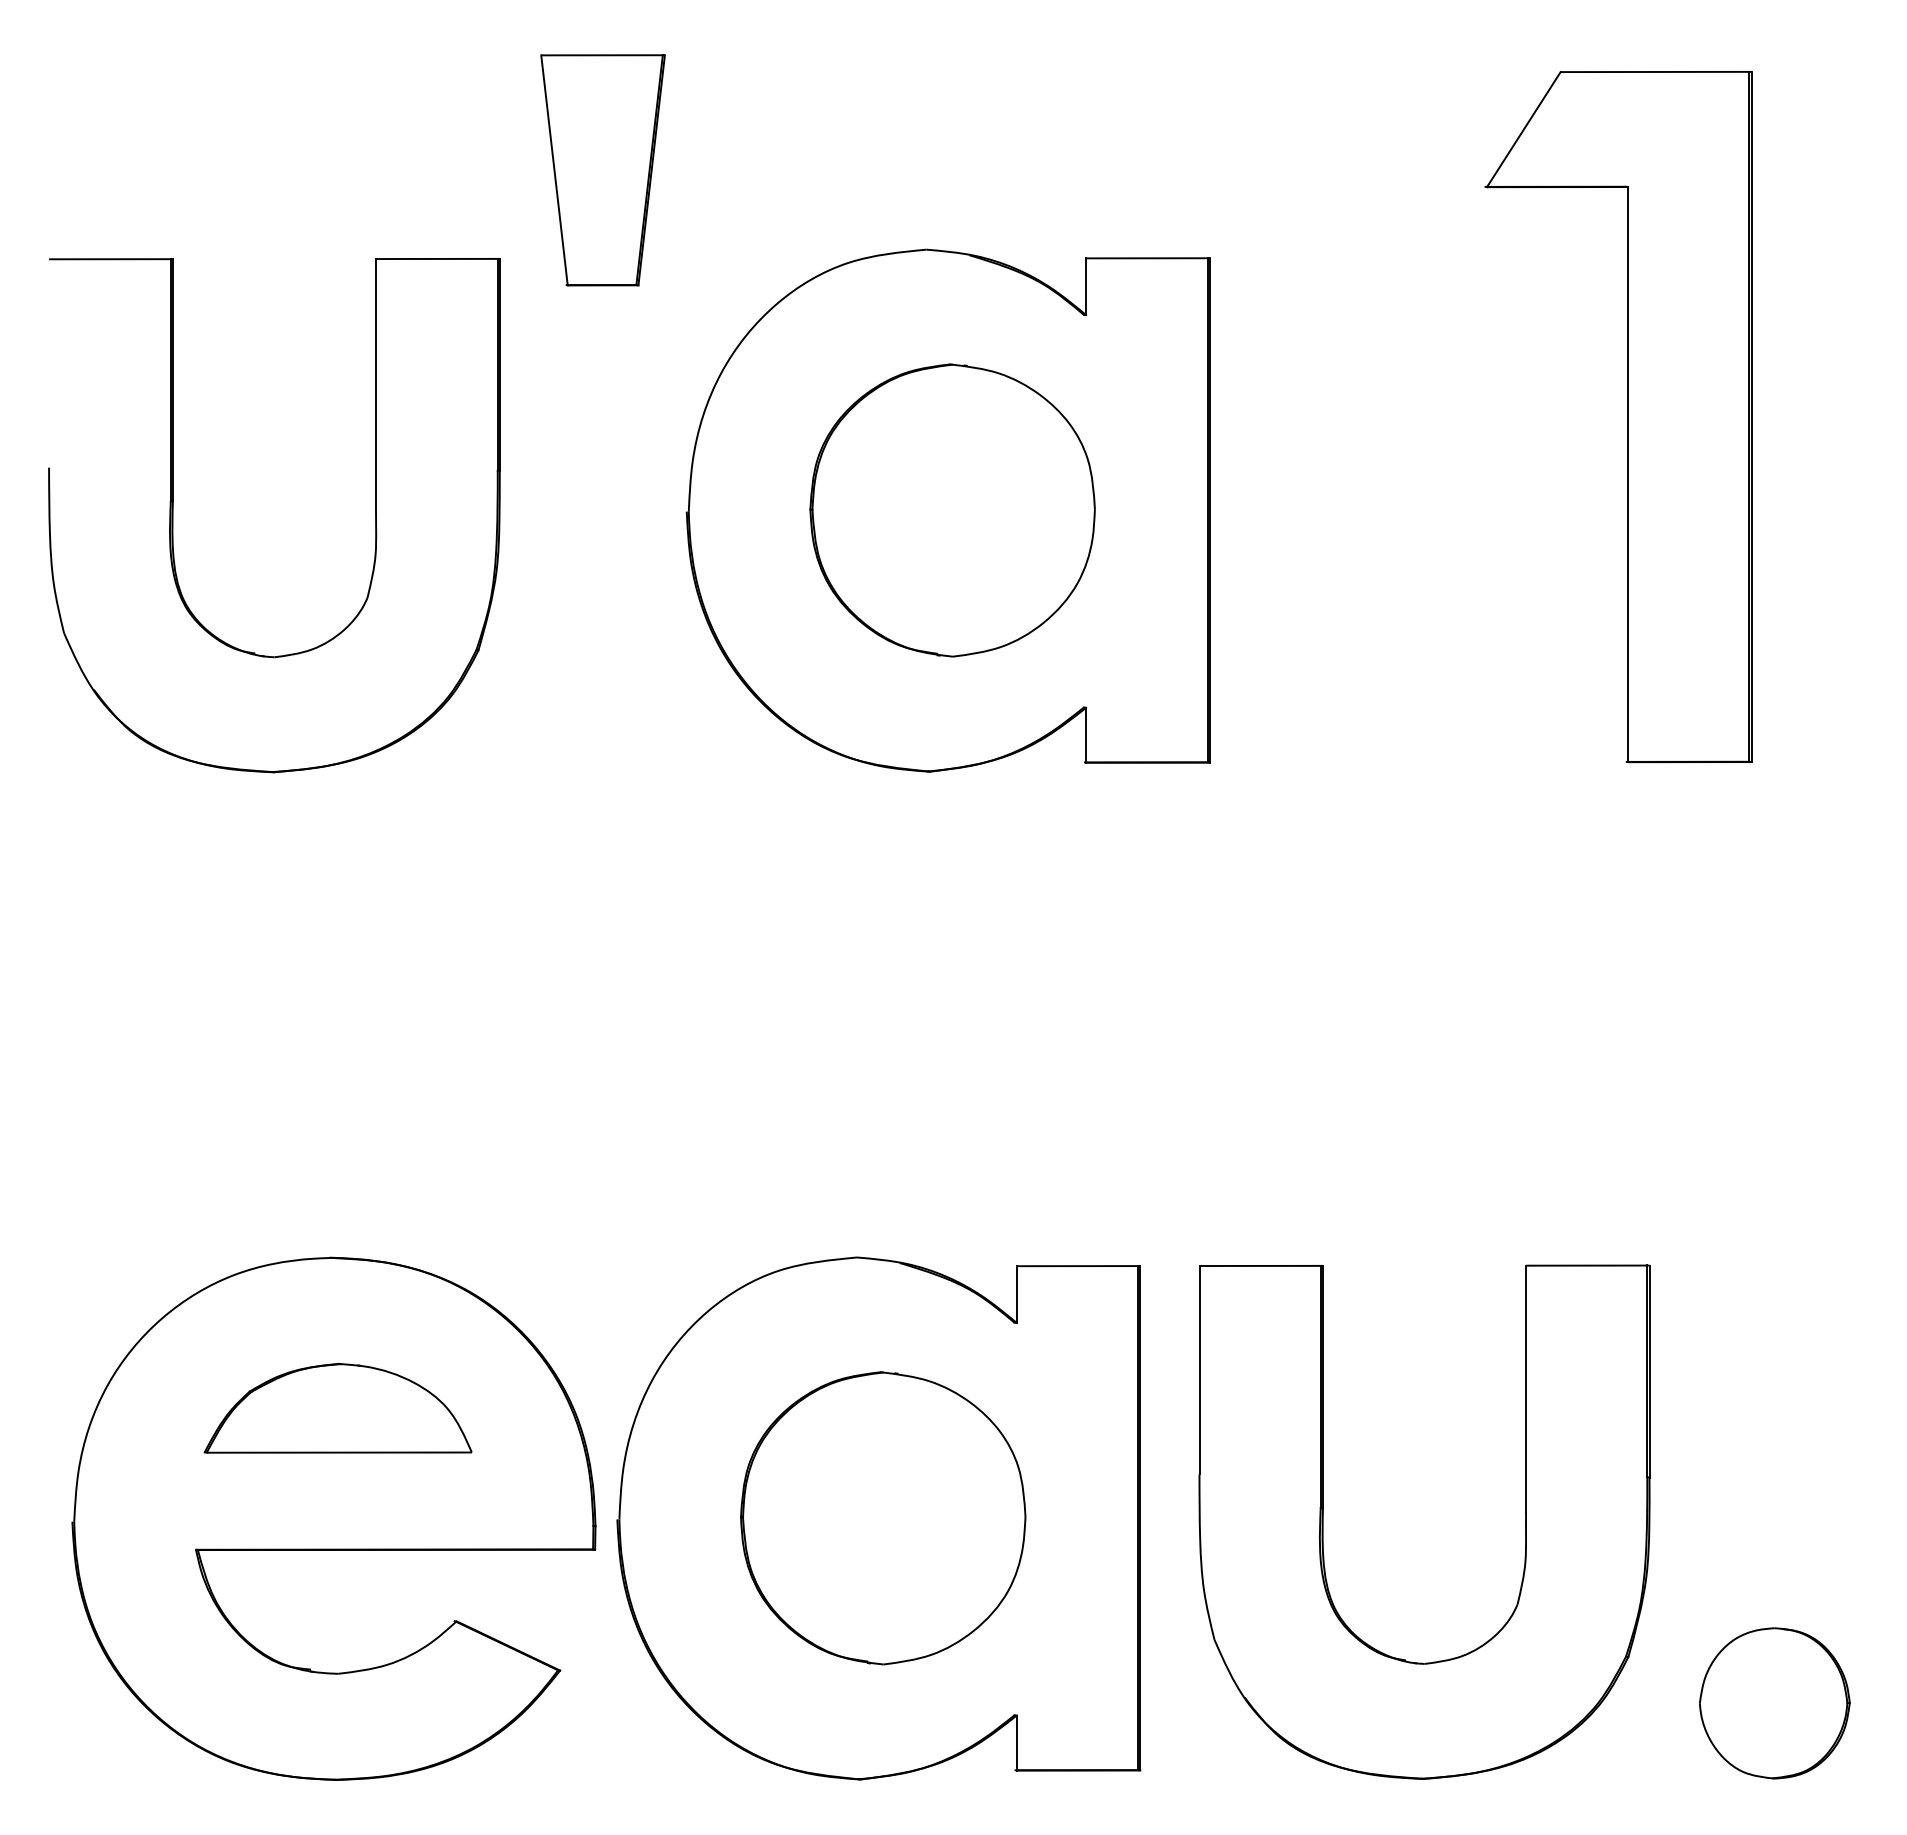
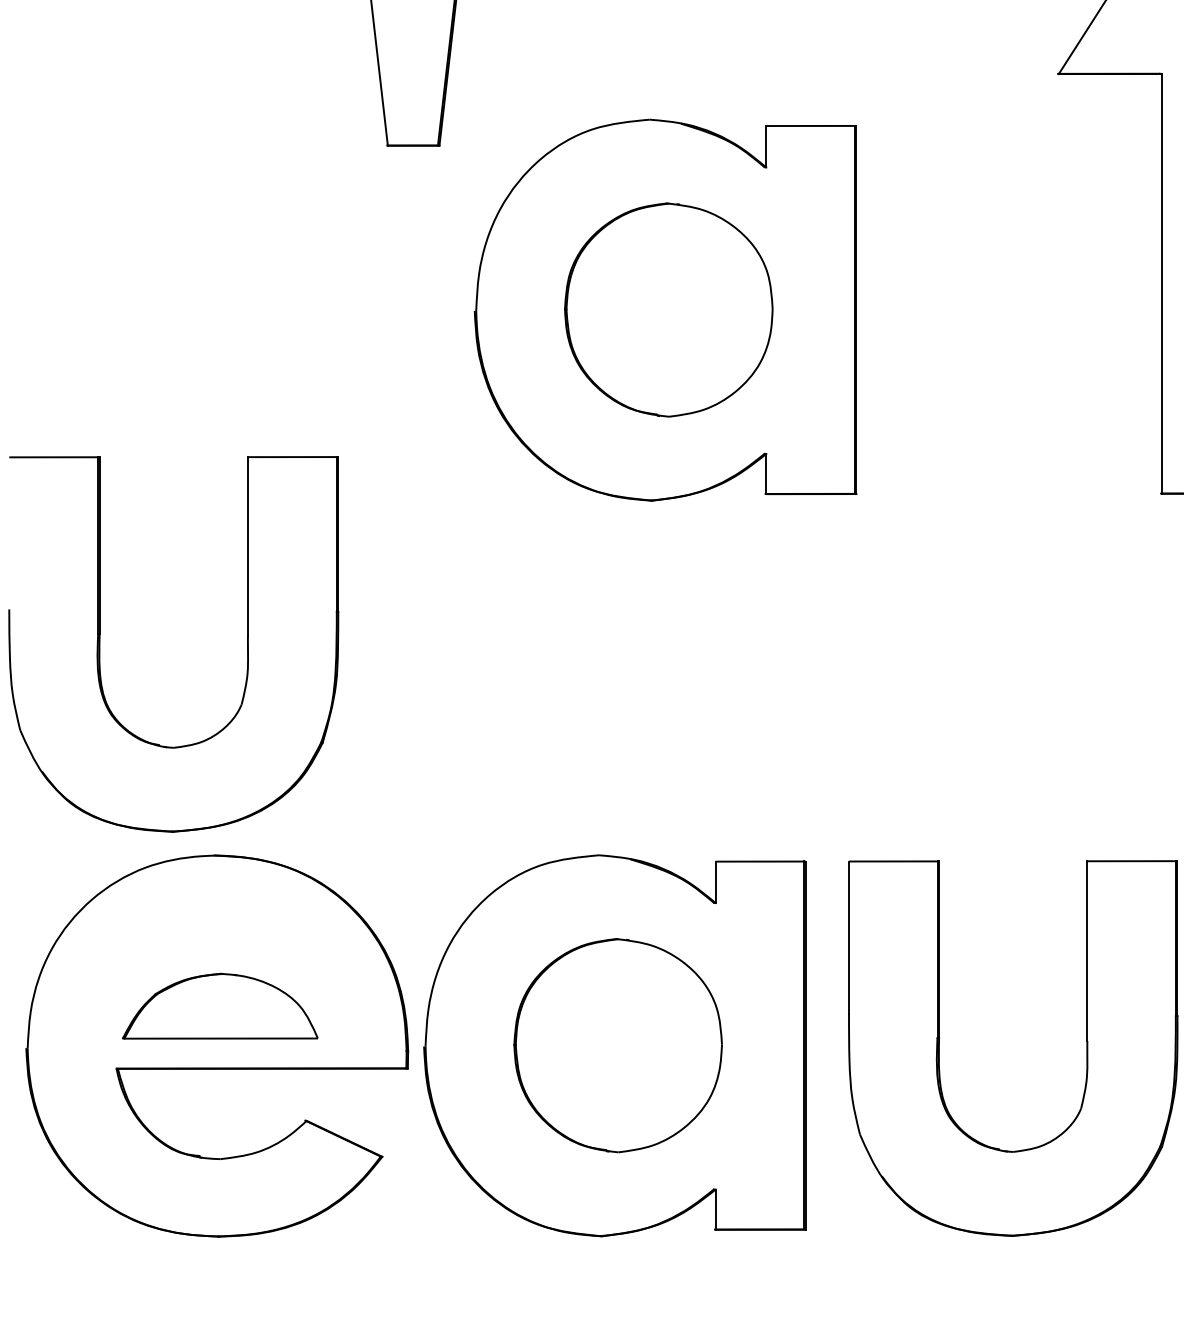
part: (173, 515) -> (100, 644), moved
part: (337, 1407) -> (219, 1005), moved

